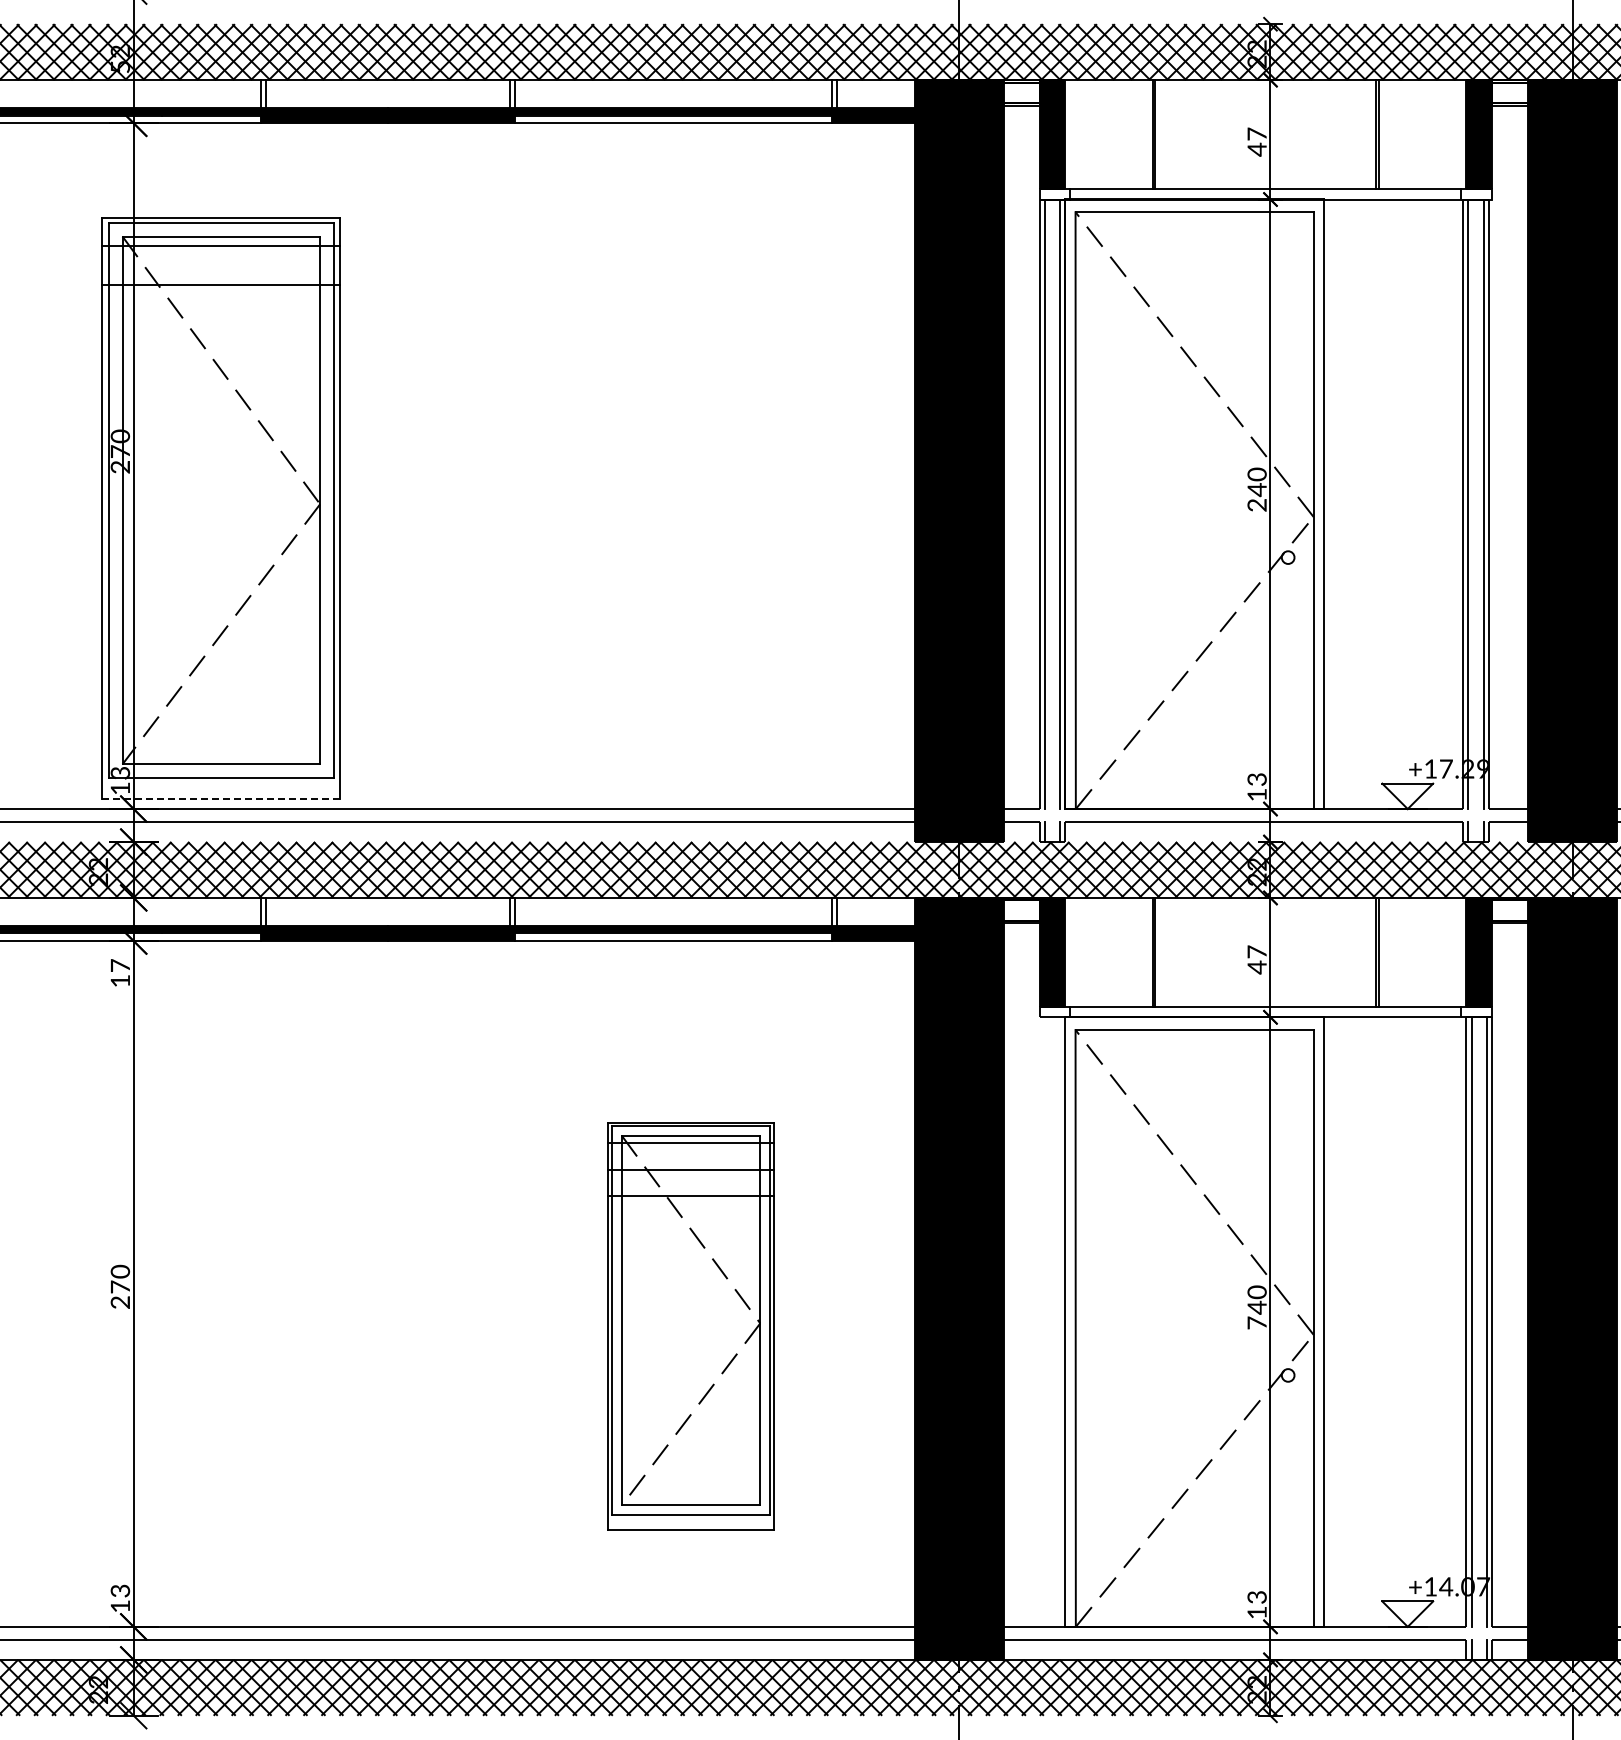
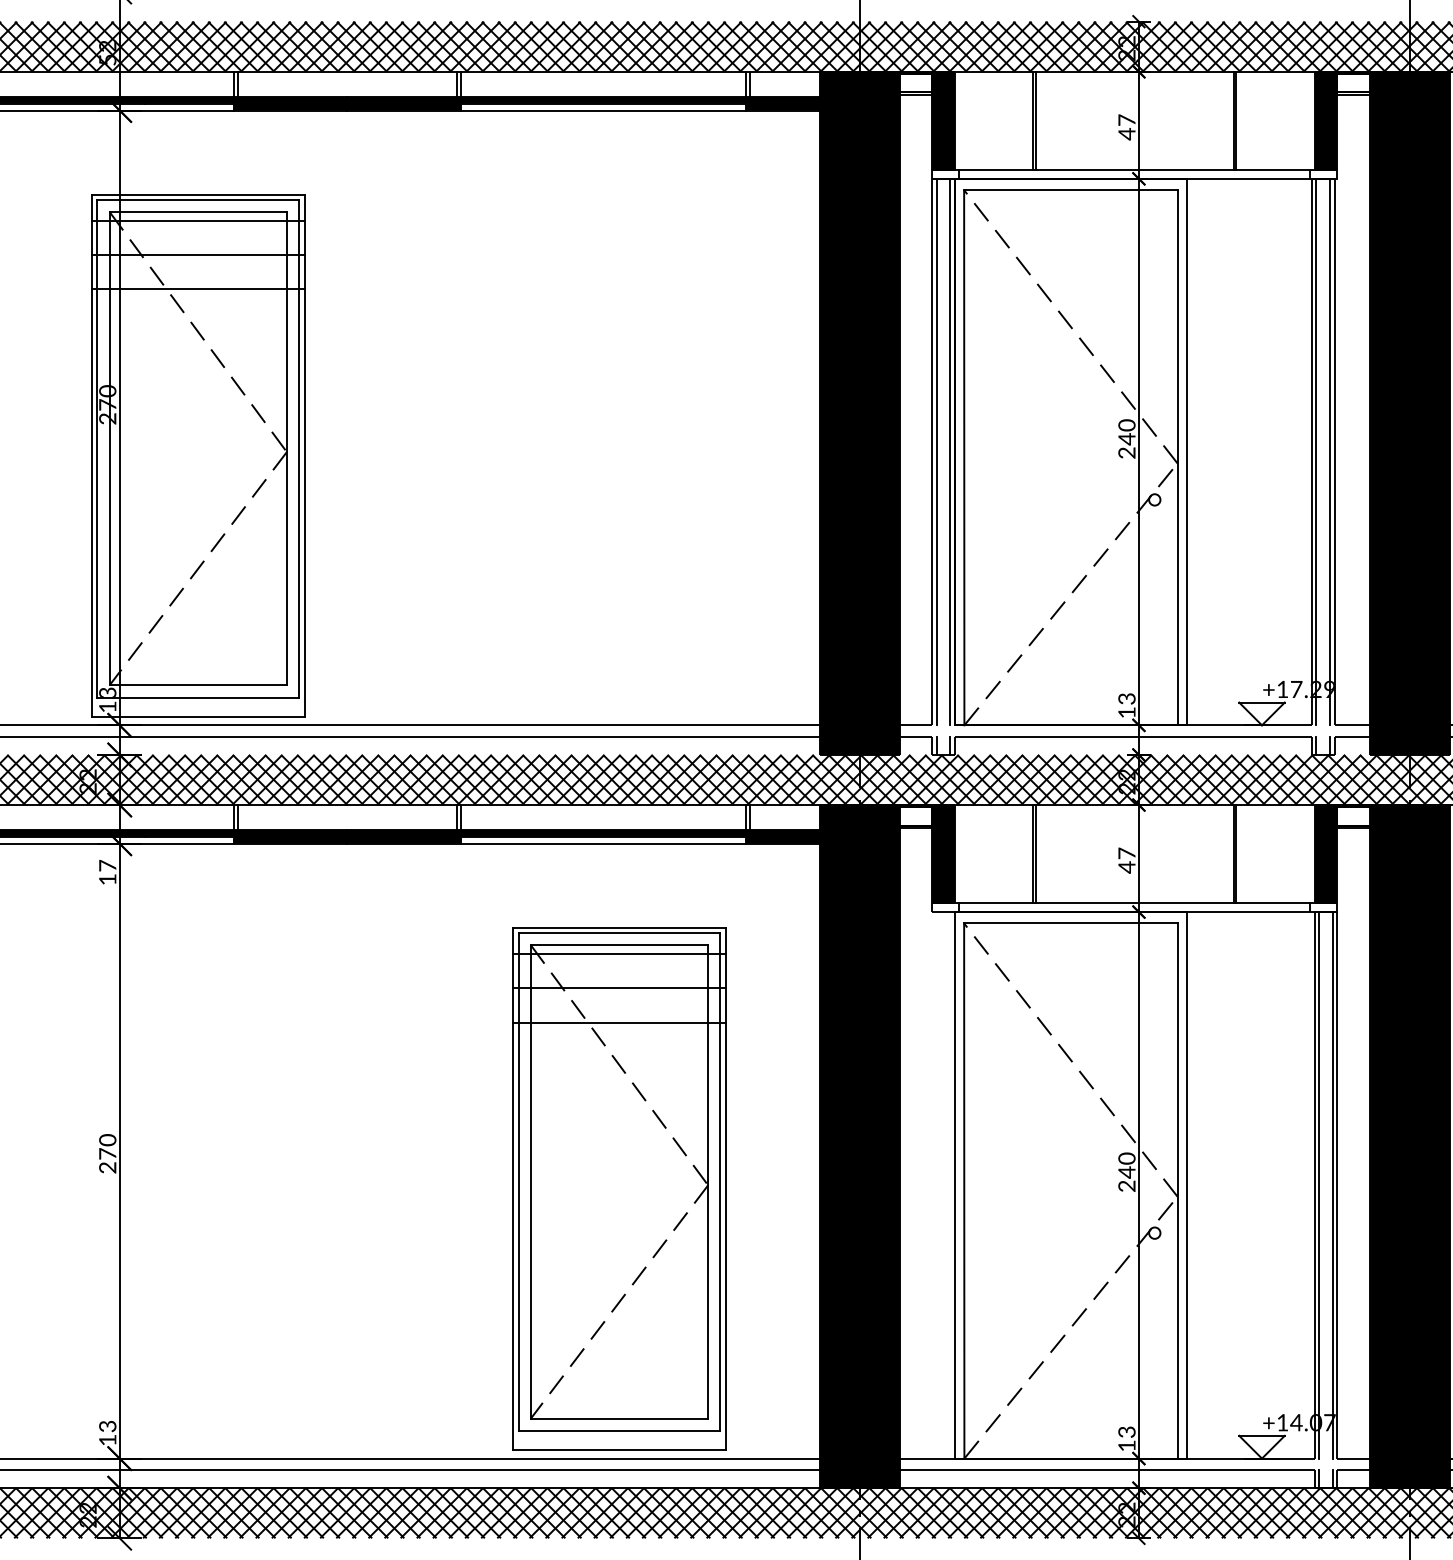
line: (221, 322) -> (198, 289), added
line: (221, 799) -> (198, 716), dashed -> solid
text: (1256, 1322) -> (1126, 1185), 740 -> 240
part: (690, 1326) -> (618, 1189), size x1.43

